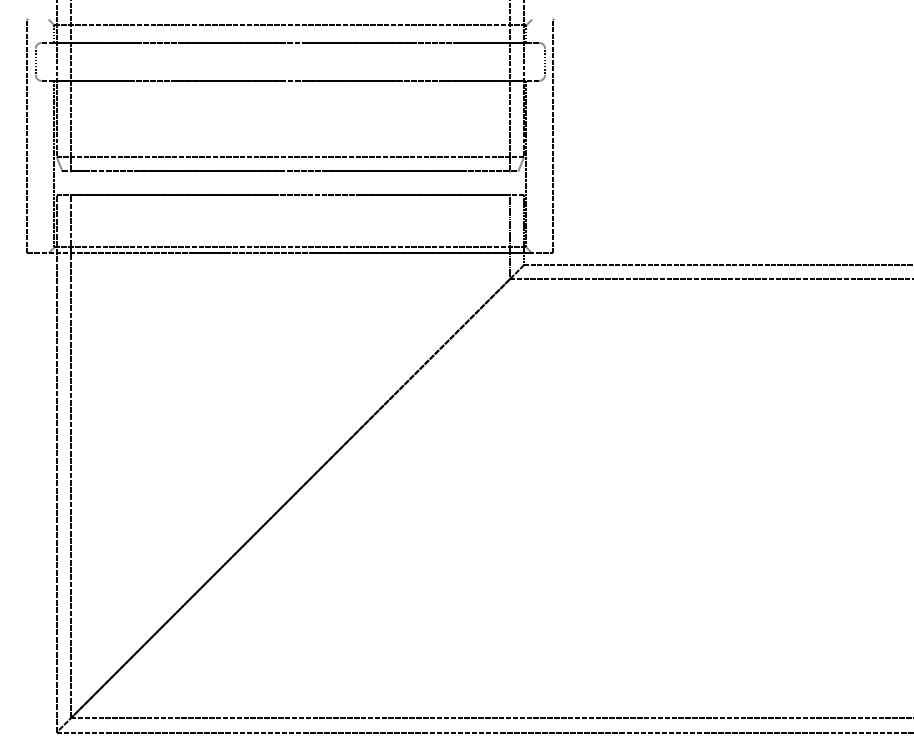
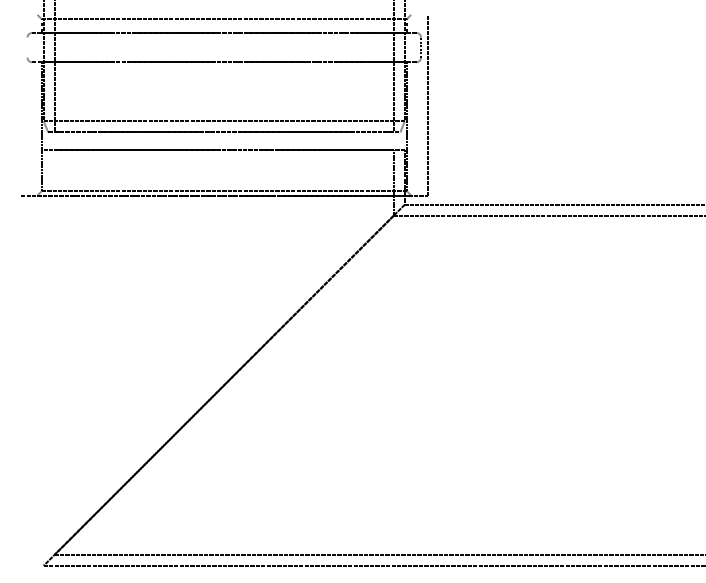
line: (35, 61) -> (27, 47), removed
line: (27, 136) -> (21, 105), removed
line: (70, 456) -> (54, 352), removed
line: (56, 463) -> (43, 357), removed

